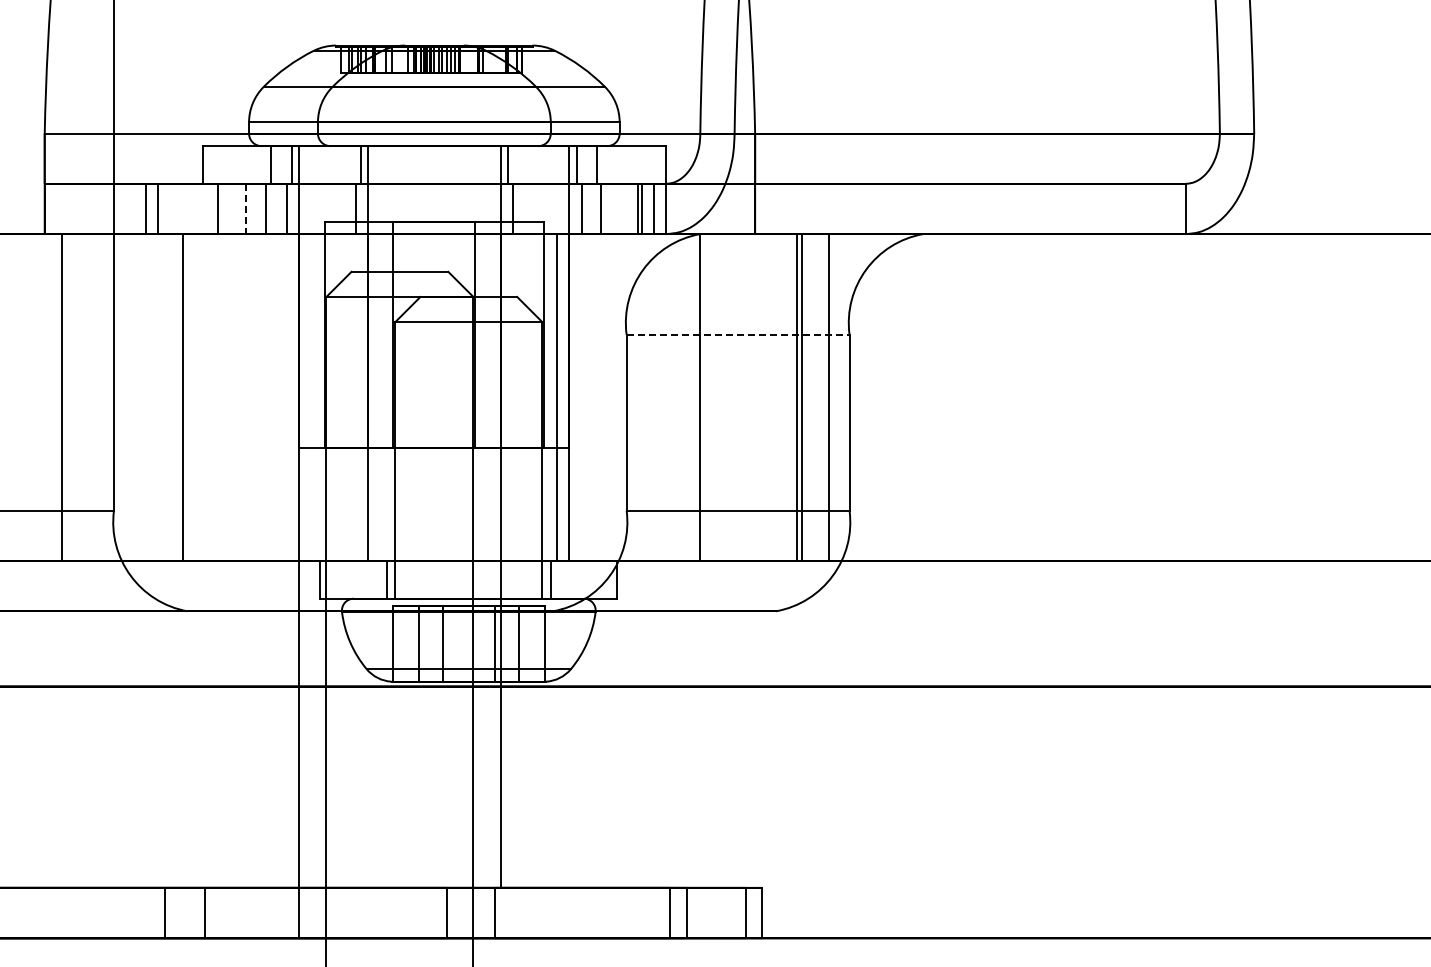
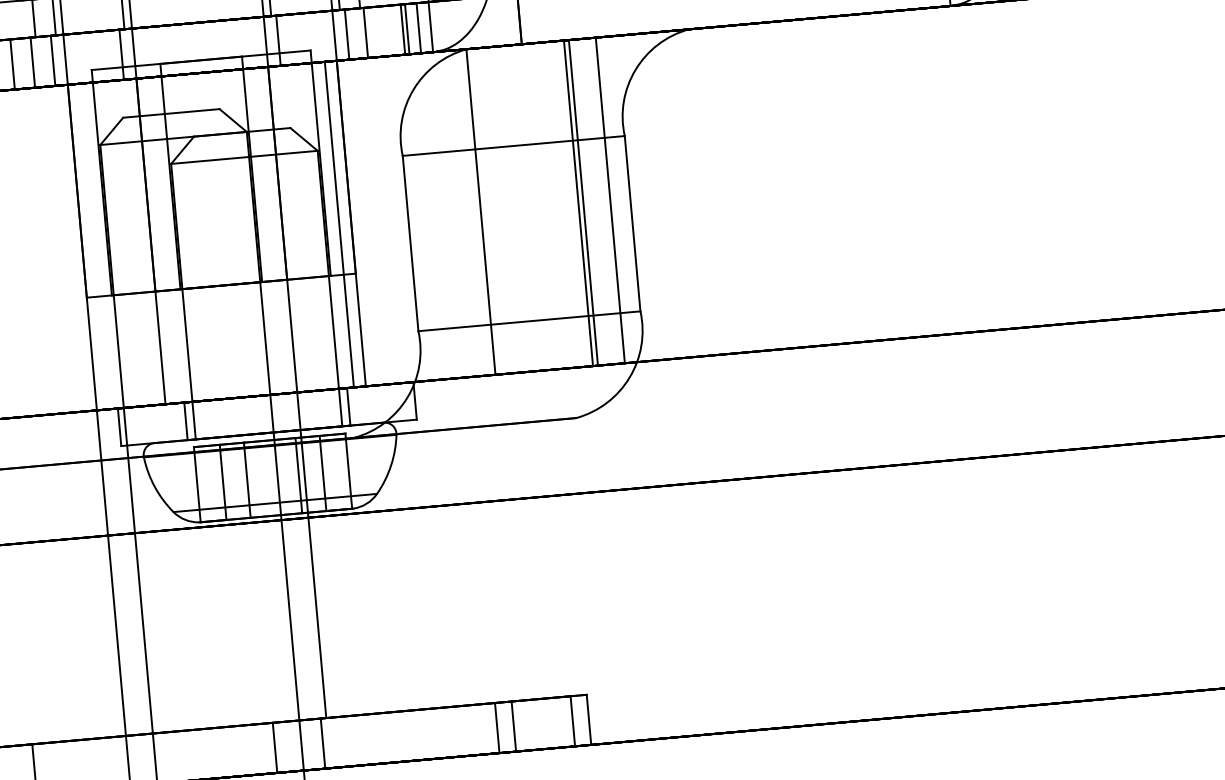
line: (246, 209) -> (13, 64), dashed -> solid
line: (738, 334) -> (514, 145), dashed -> solid

